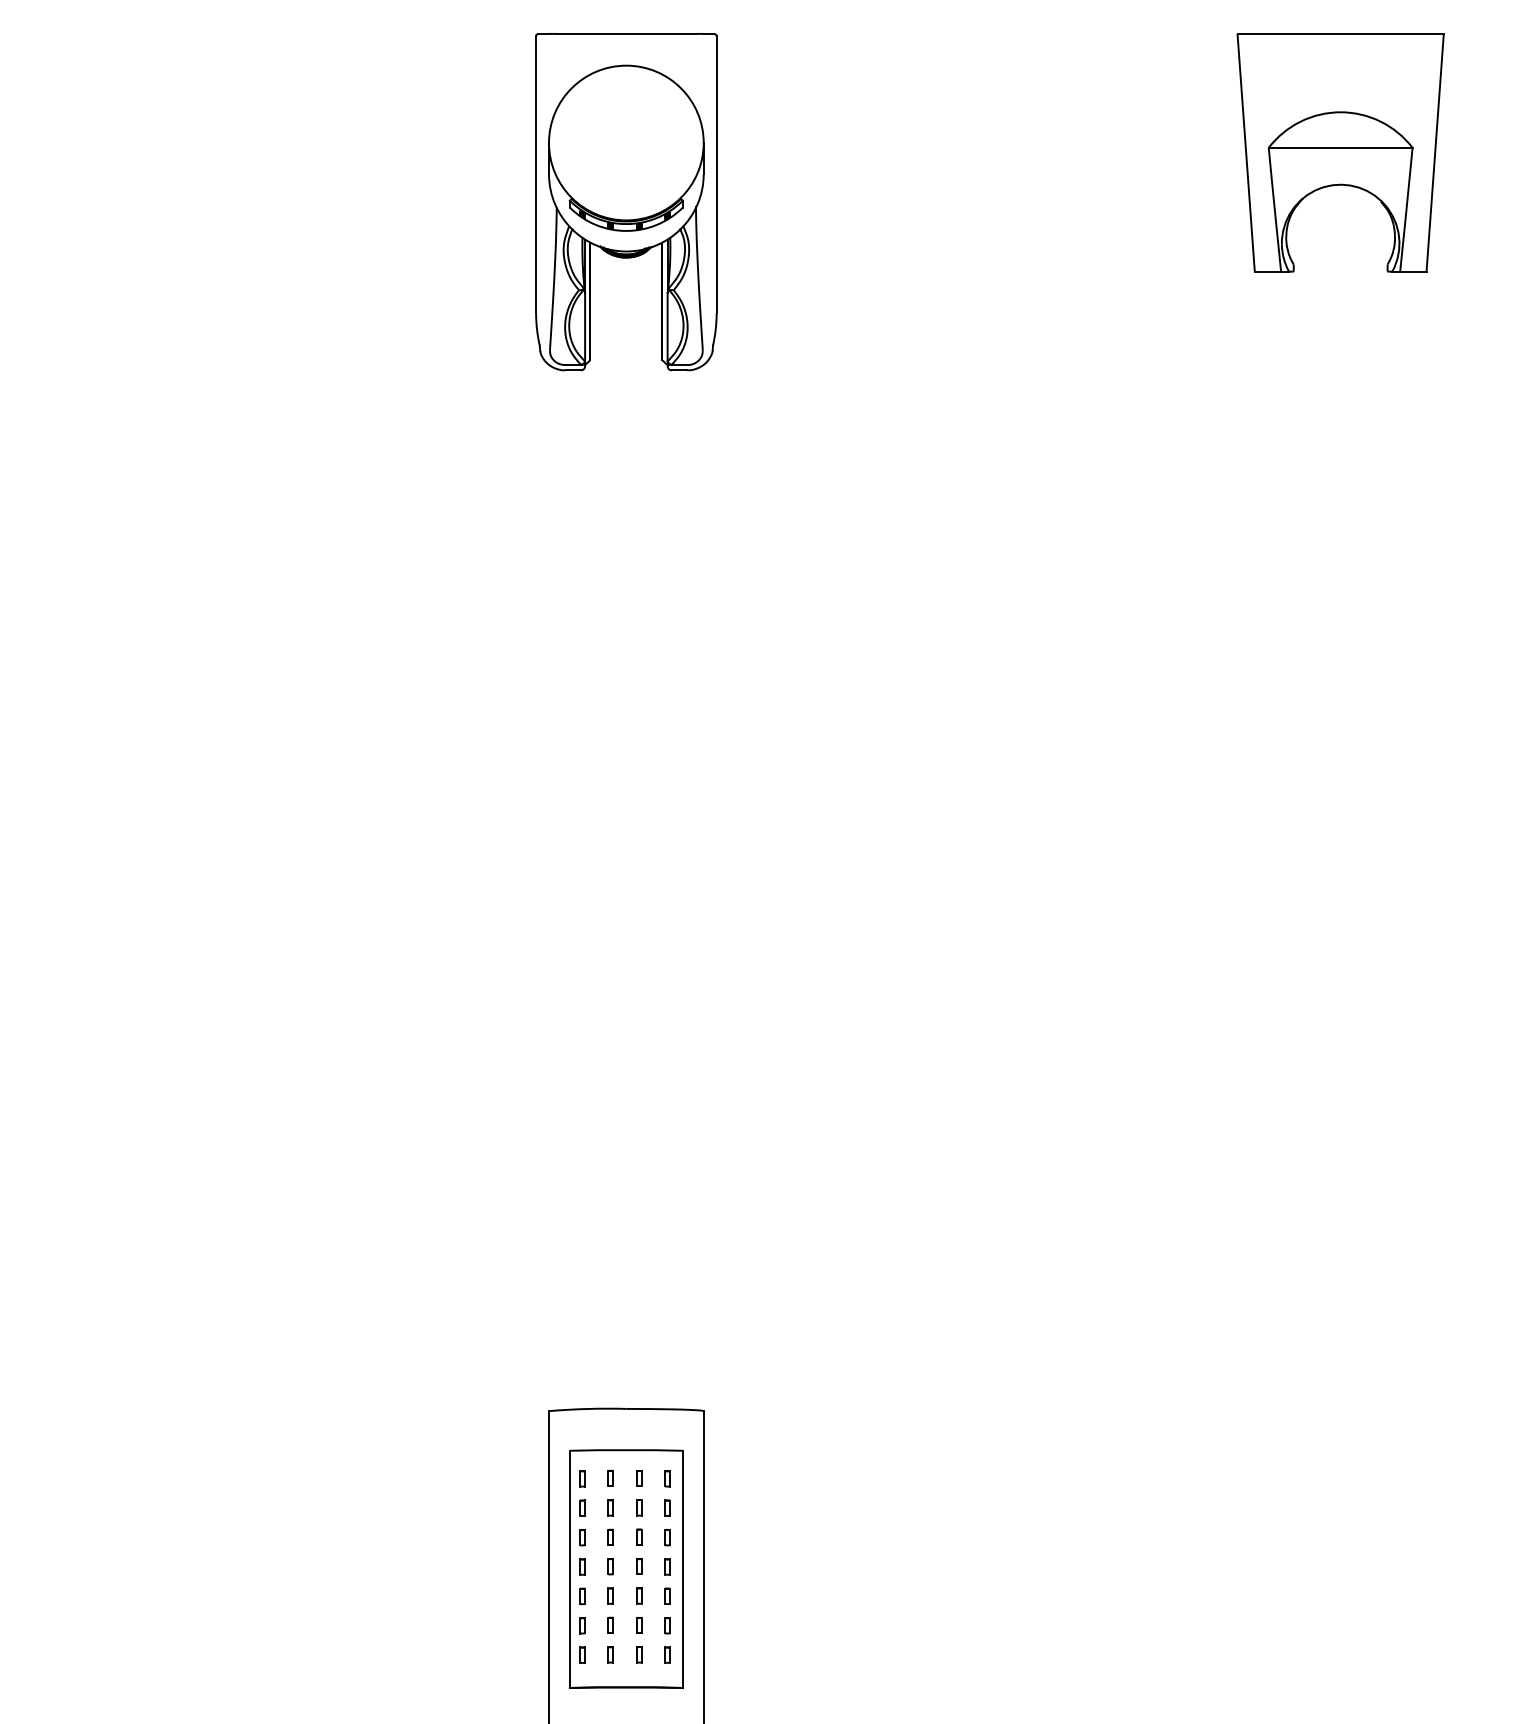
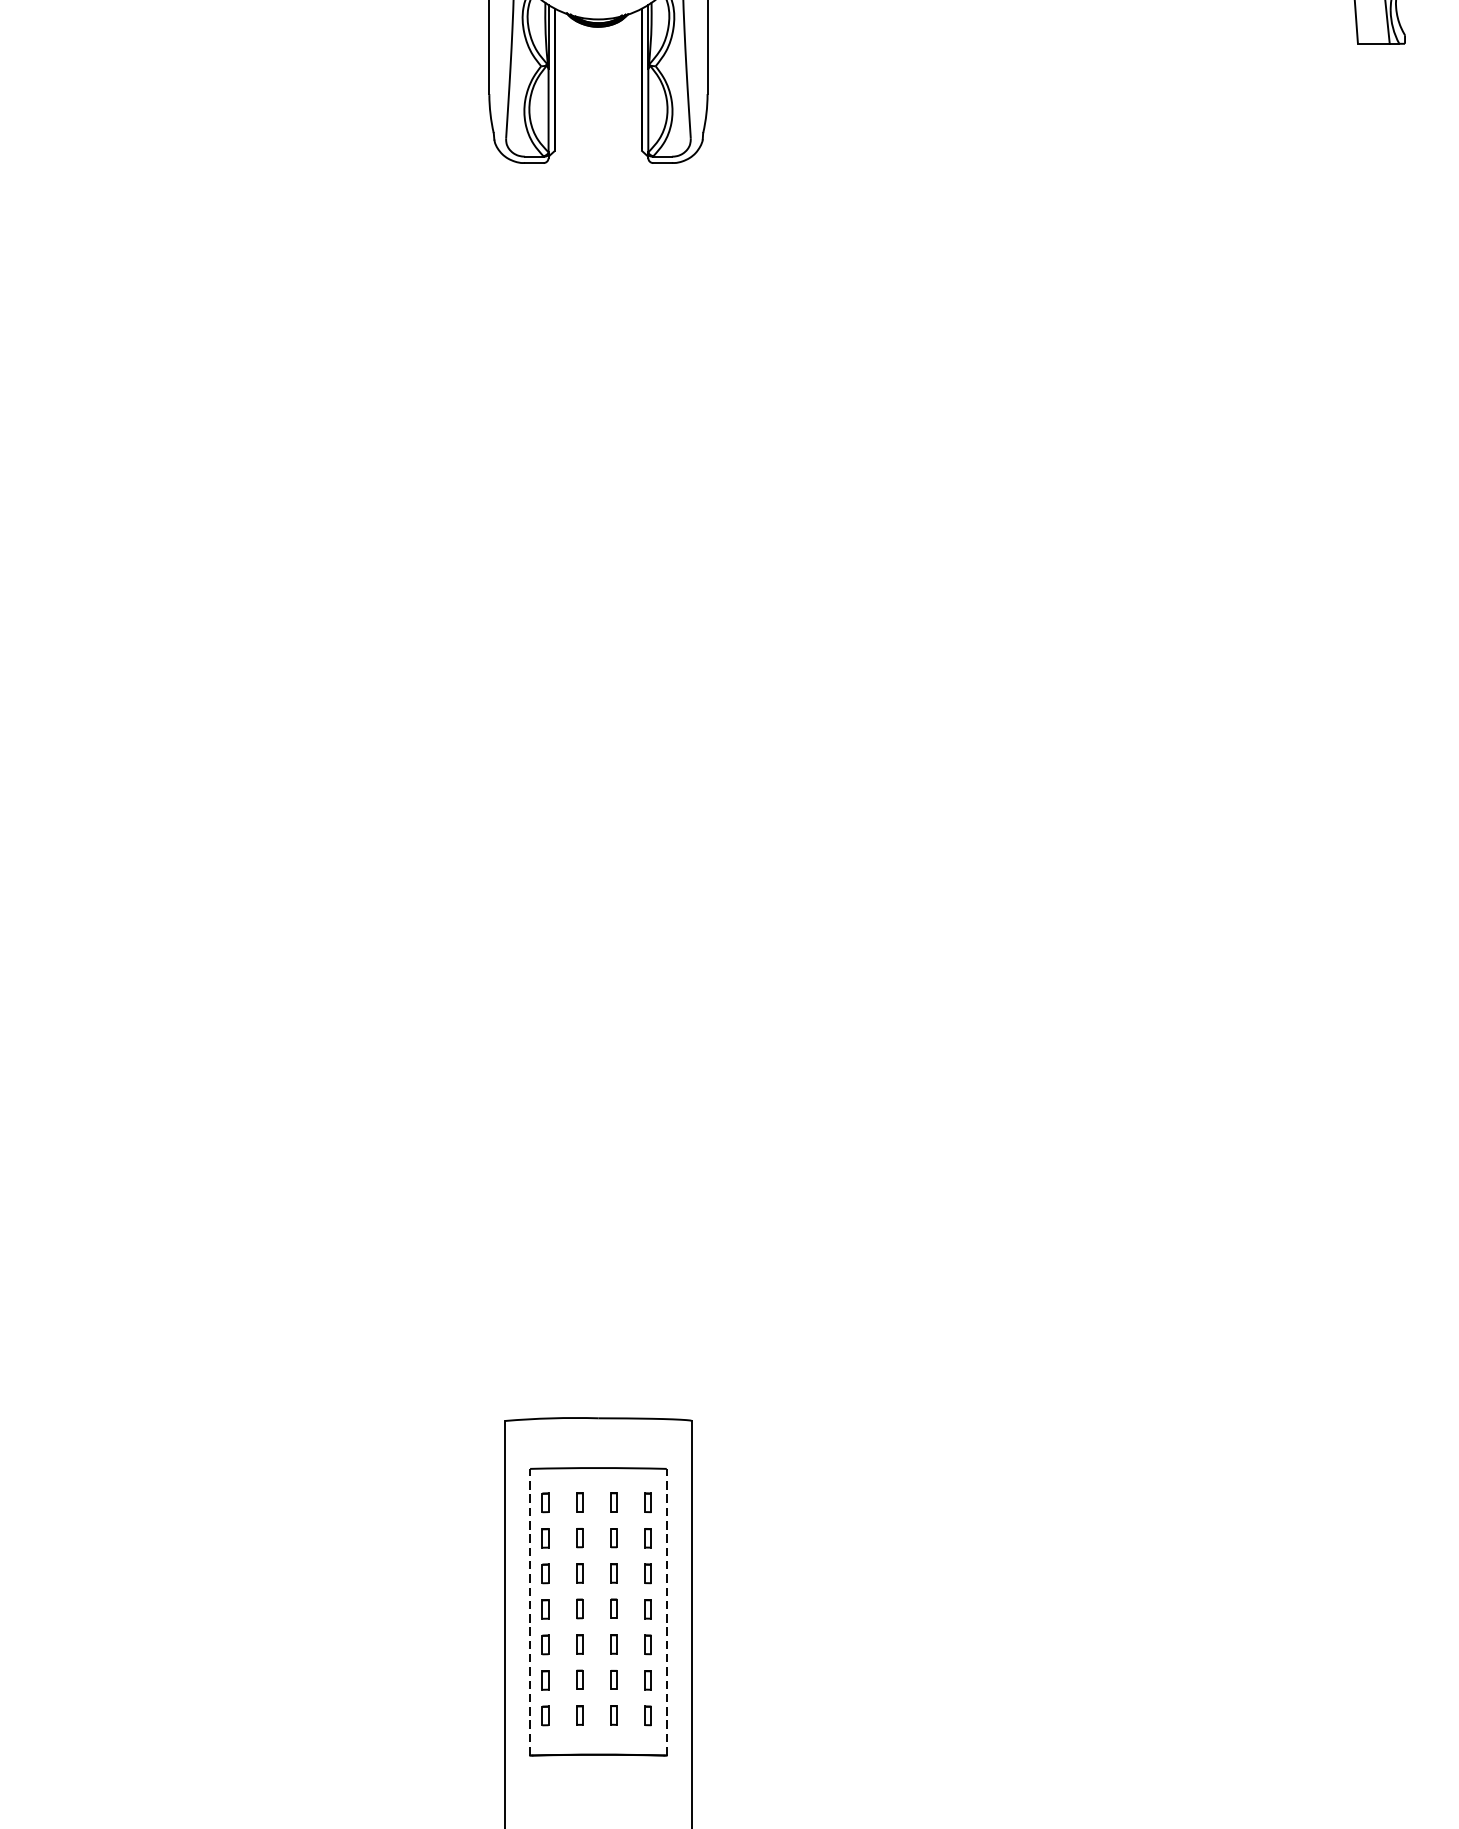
line: (569, 1569) -> (529, 1612), solid -> dashed
line: (682, 1569) -> (666, 1612), solid -> dashed

